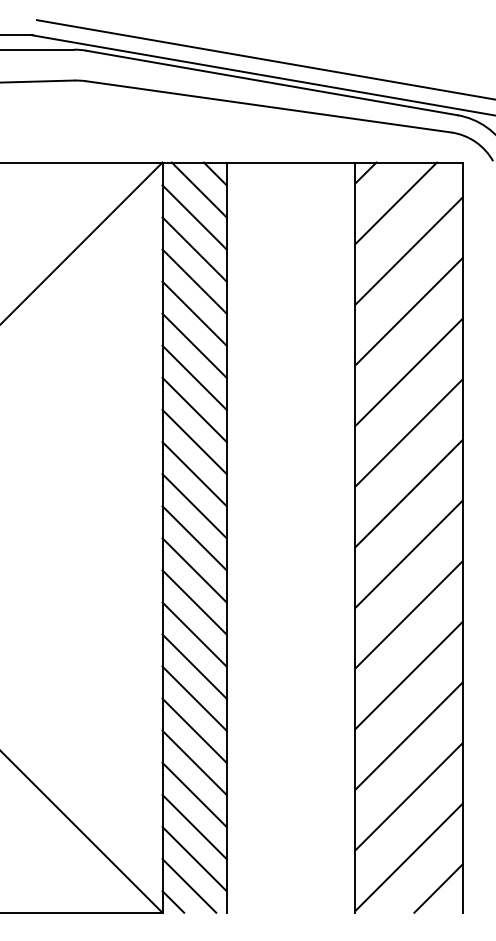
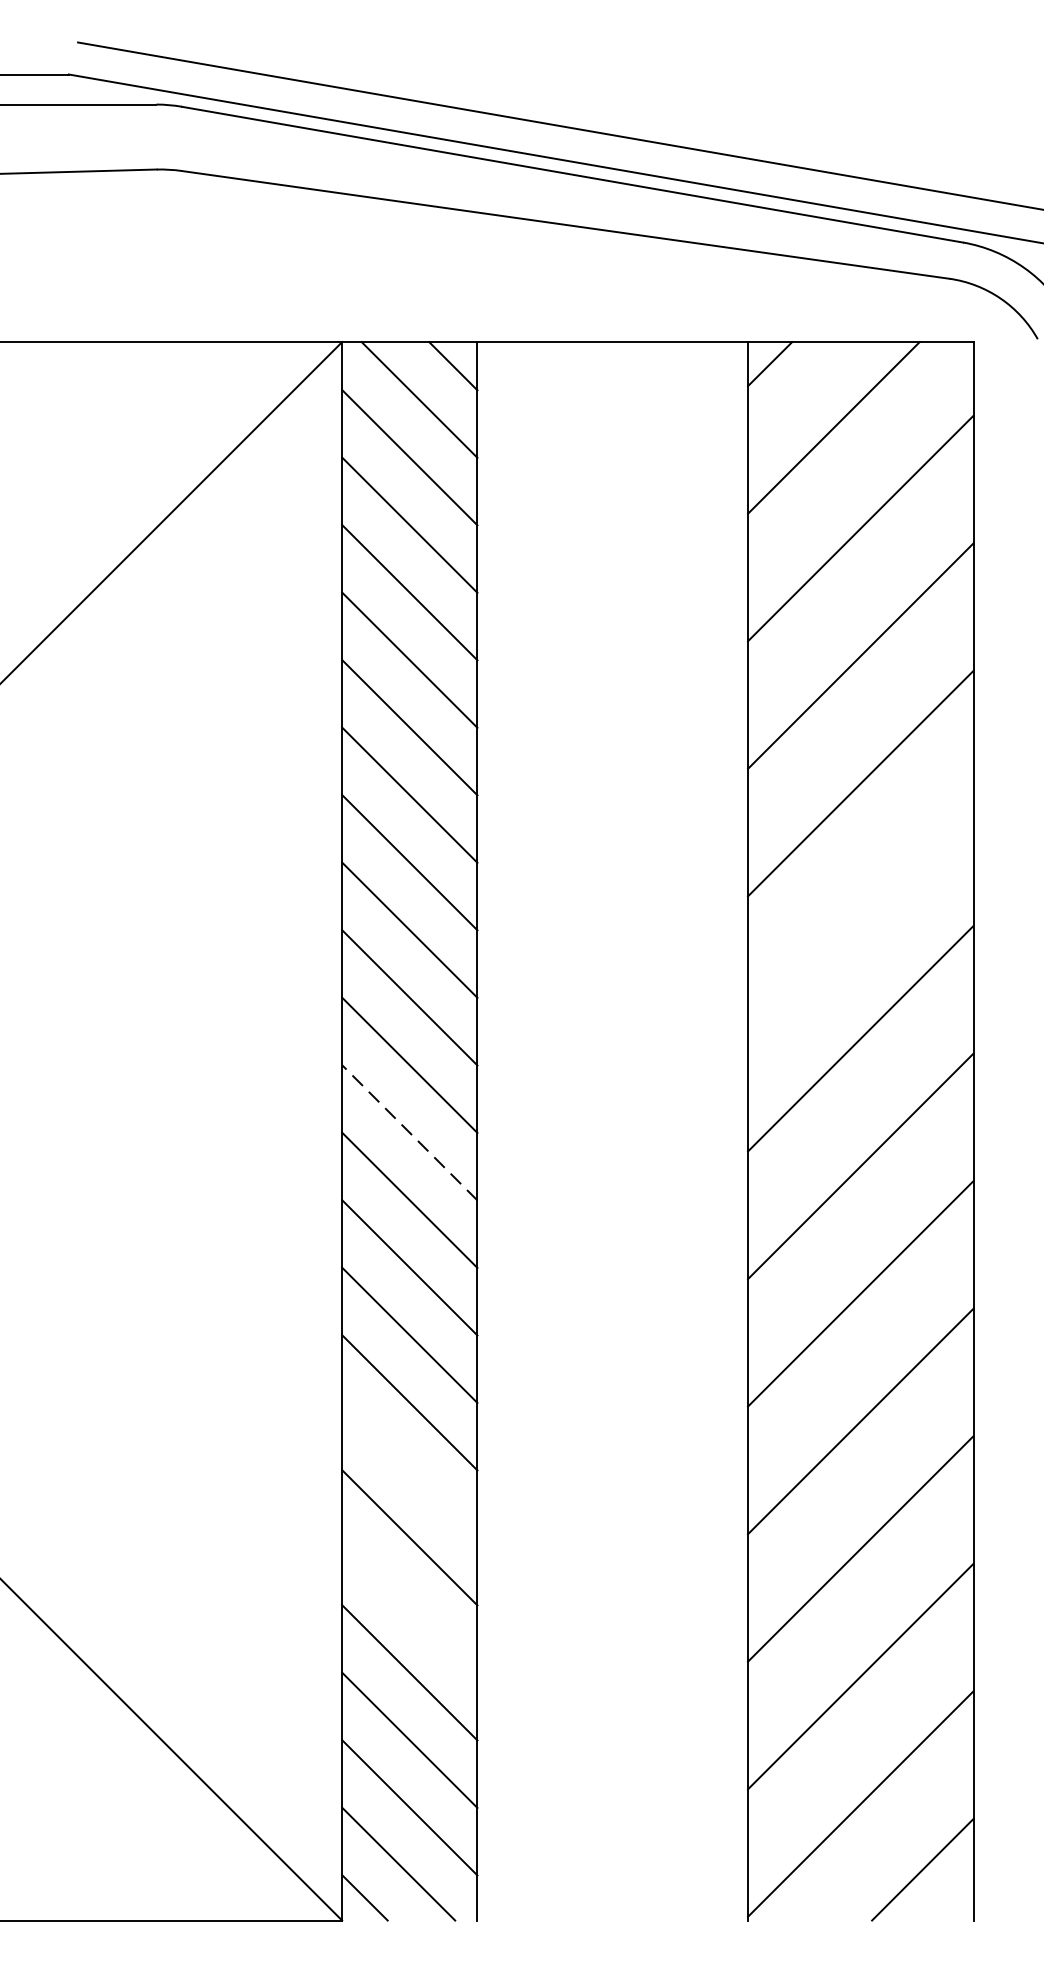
line: (408, 432) -> (859, 910), removed
line: (194, 538) -> (409, 1133), solid -> dashed
line: (194, 698) -> (409, 1469), removed
line: (194, 762) -> (409, 1604), removed

